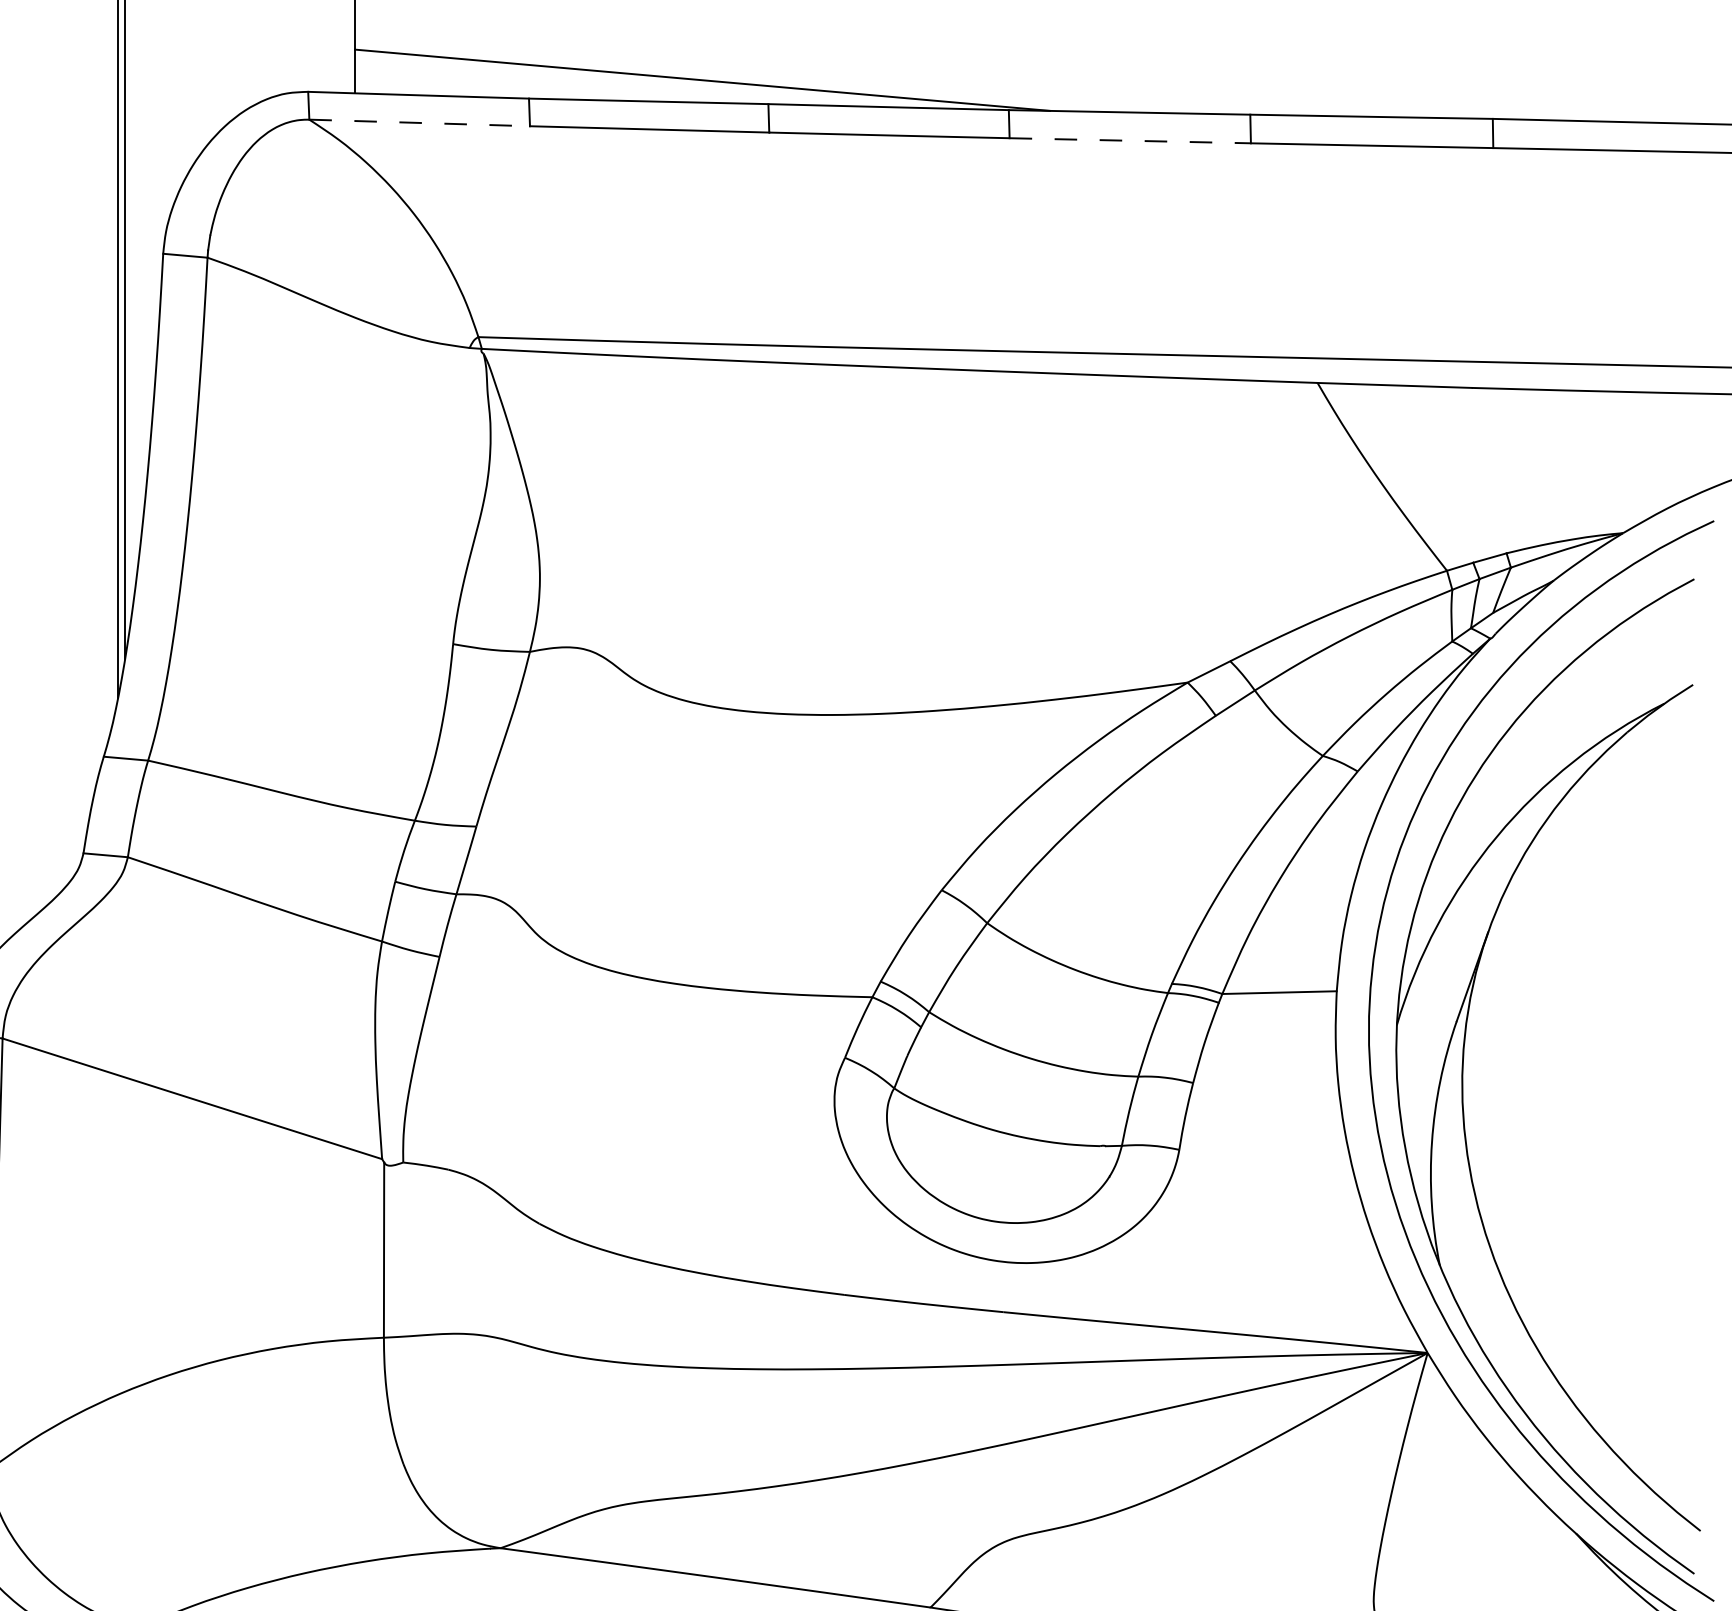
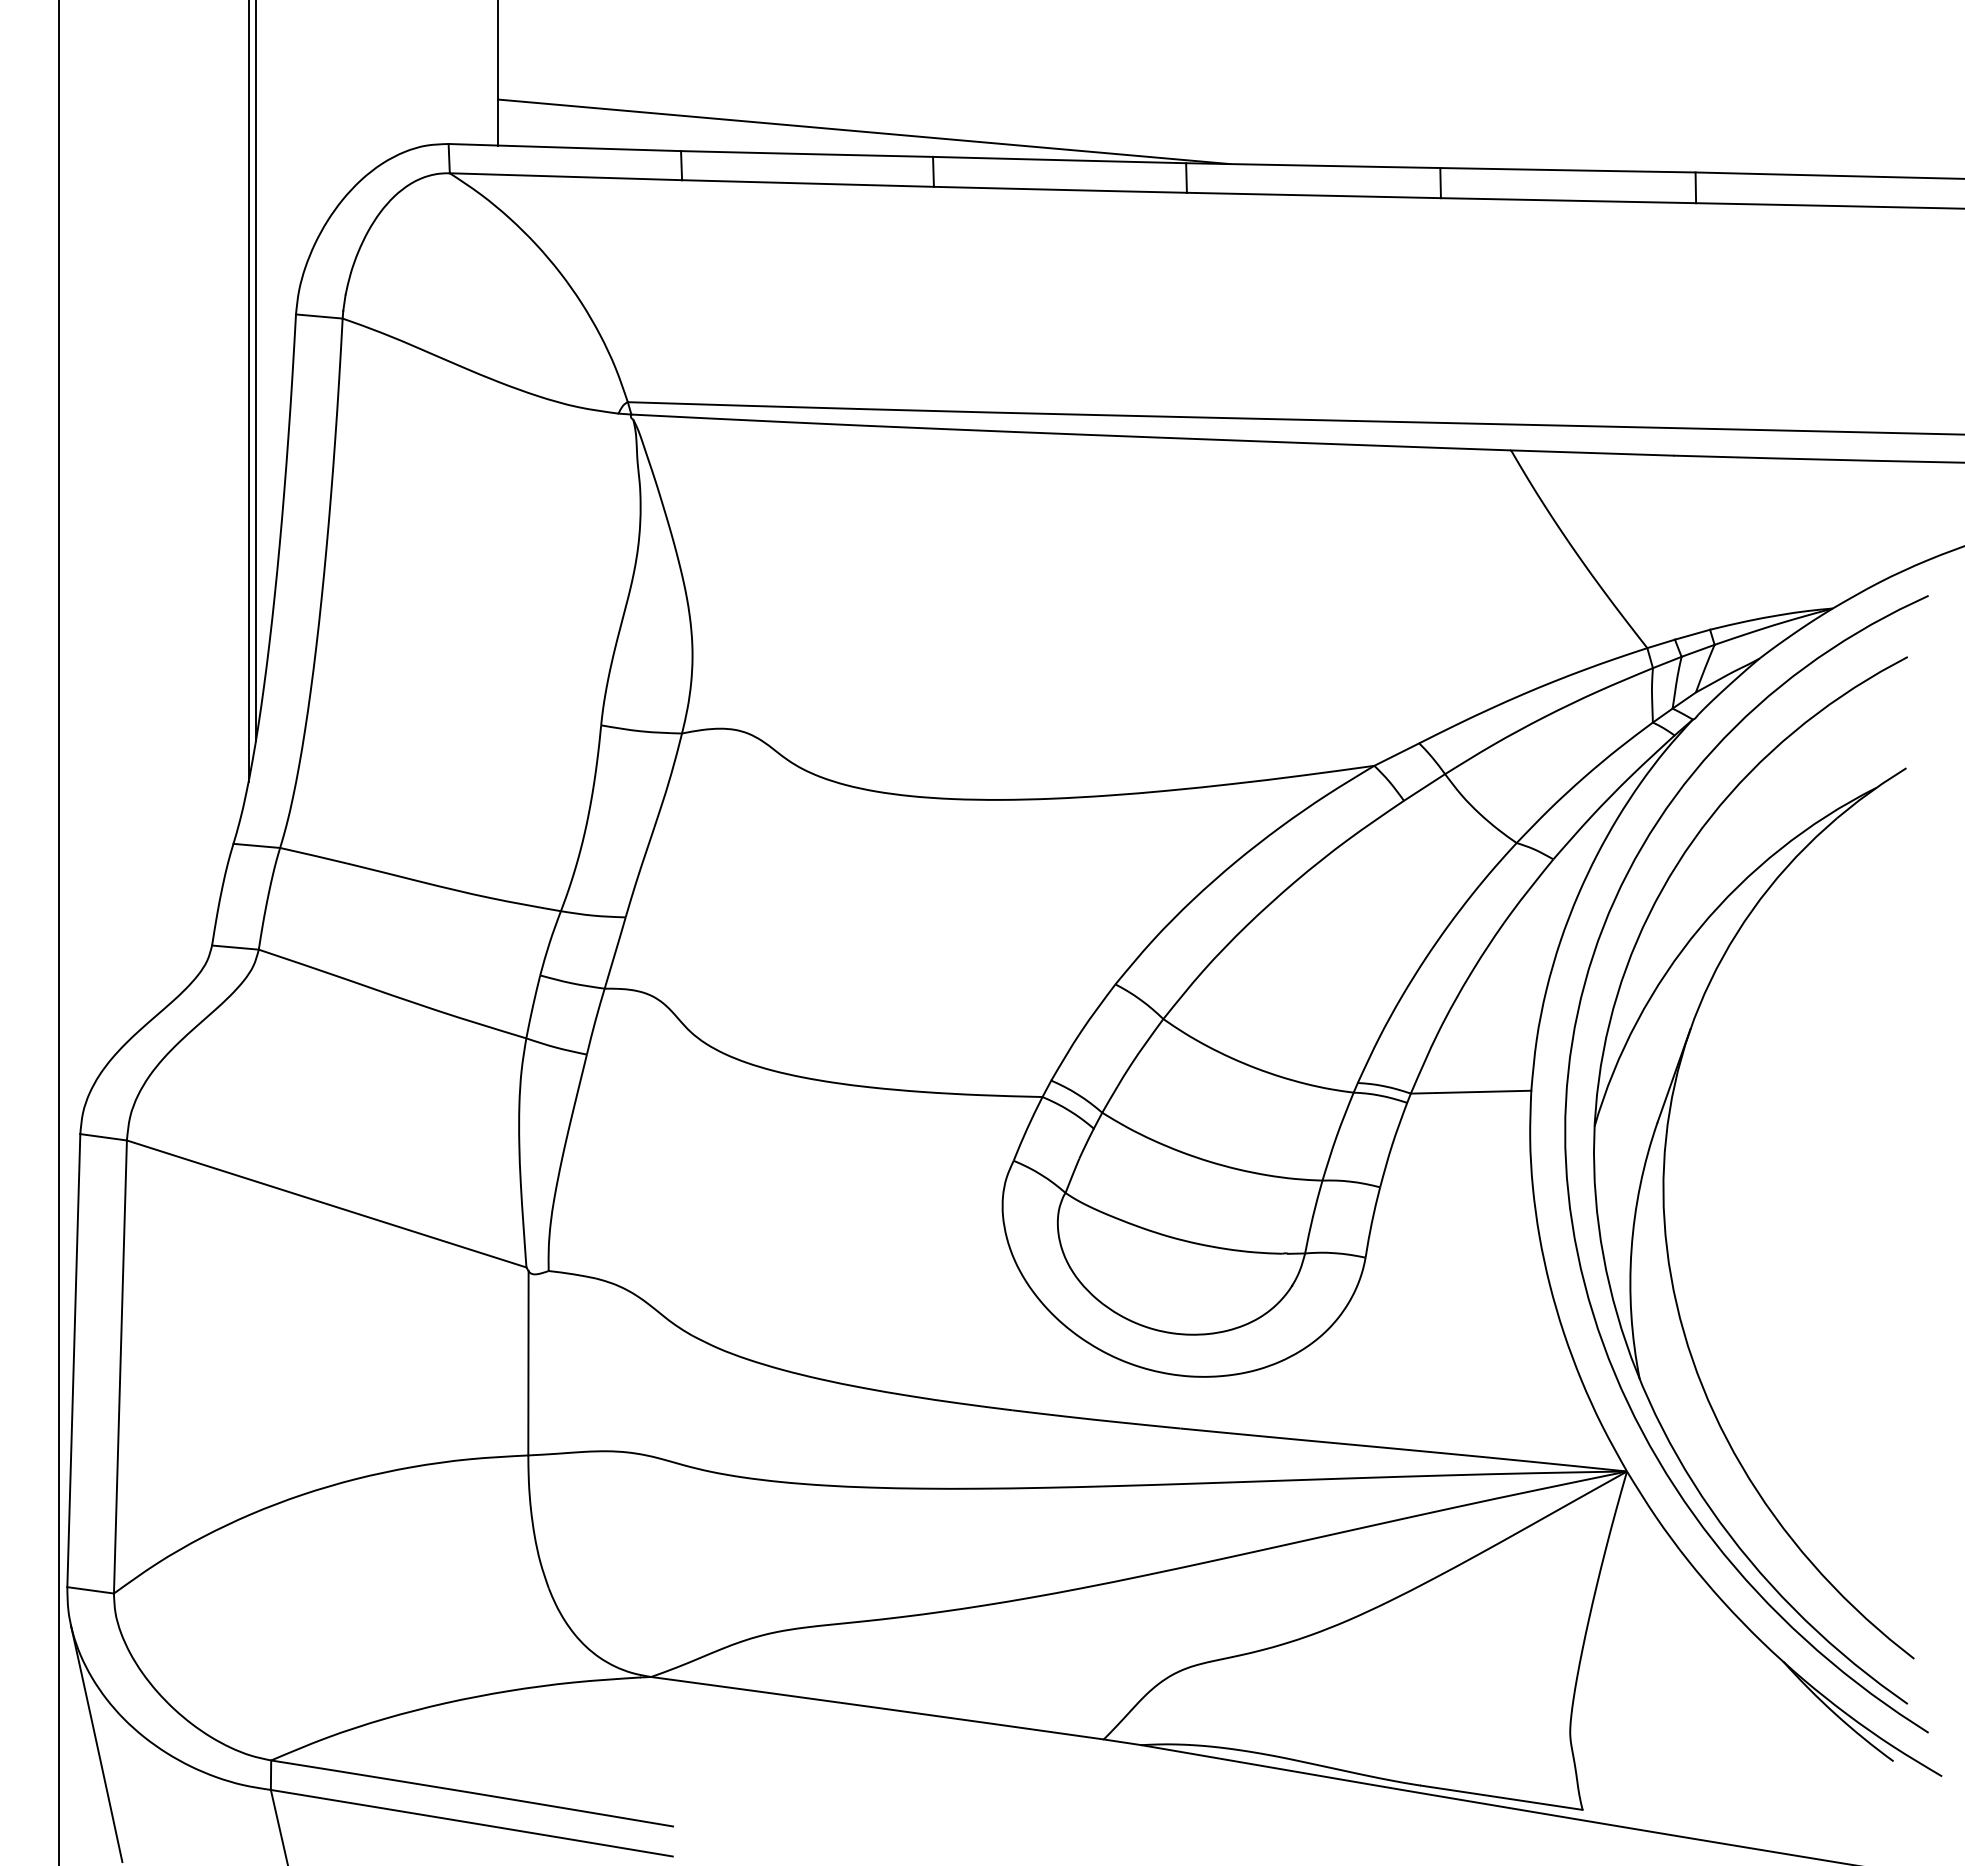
line: (420, 122) -> (566, 176), dashed -> solid
line: (1130, 140) -> (1314, 195), dashed -> solid

